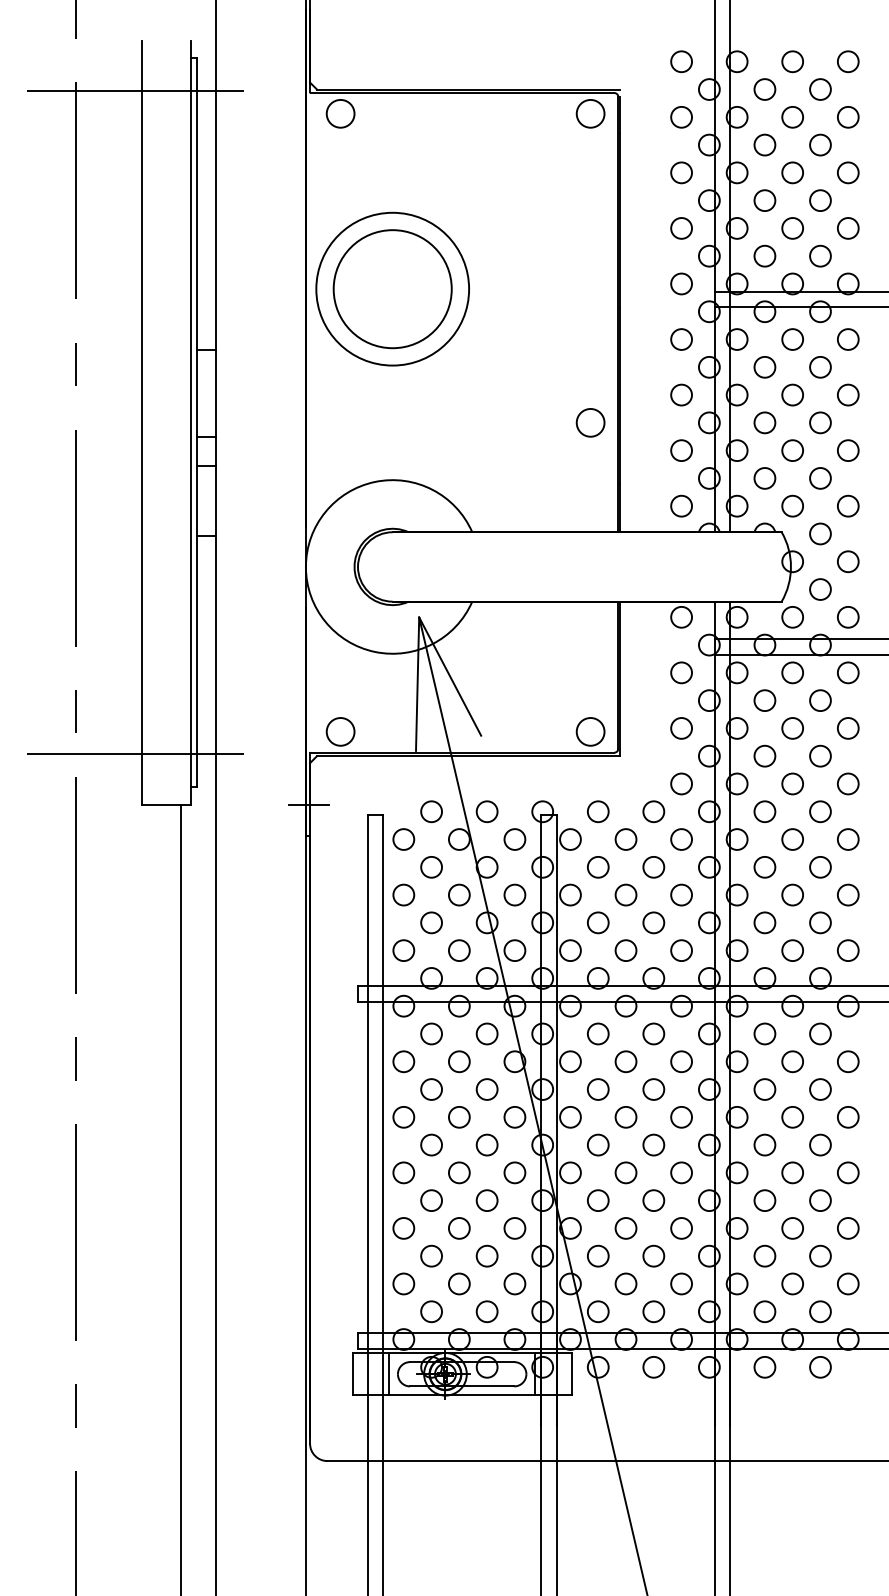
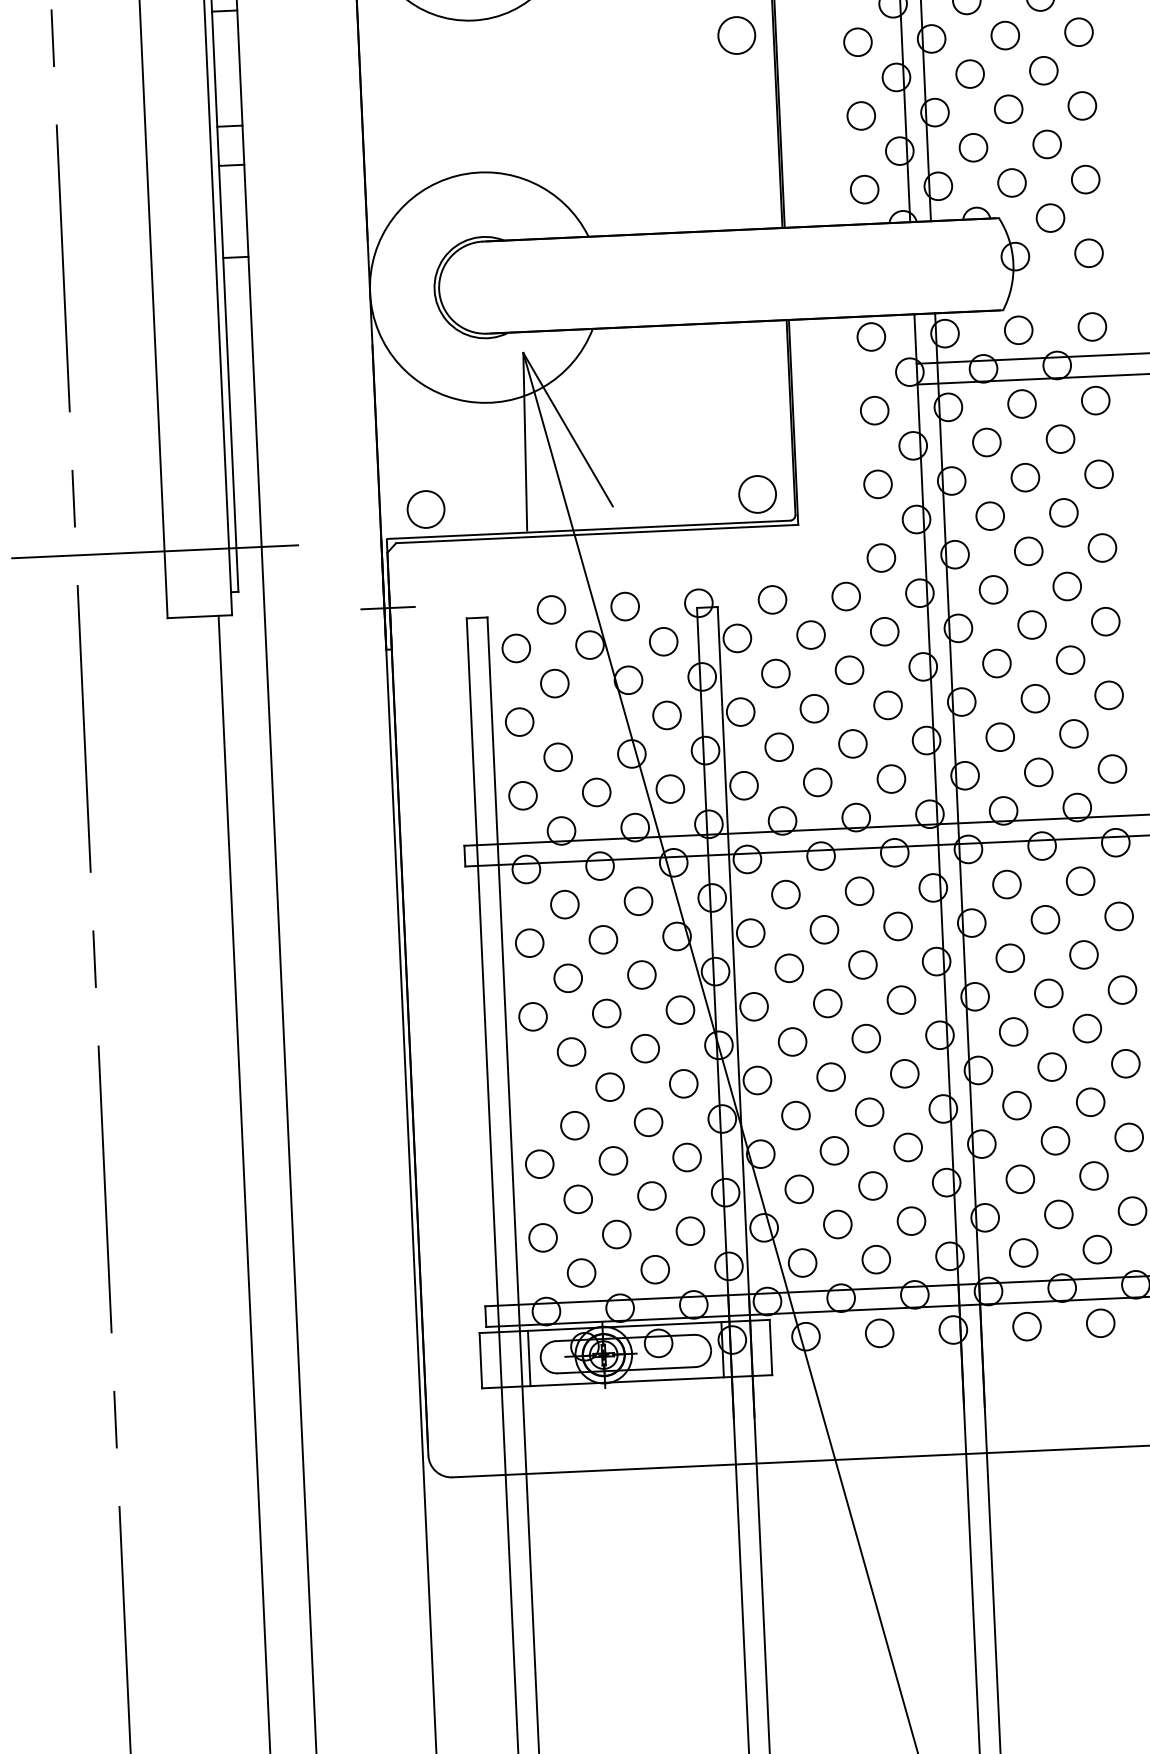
circle: (590, 422) -> (736, 35), moved
circle: (820, 589) -> (1053, 291), removed
circle: (459, 894) -> (593, 717), removed
circle: (403, 1172) -> (535, 1090), removed

